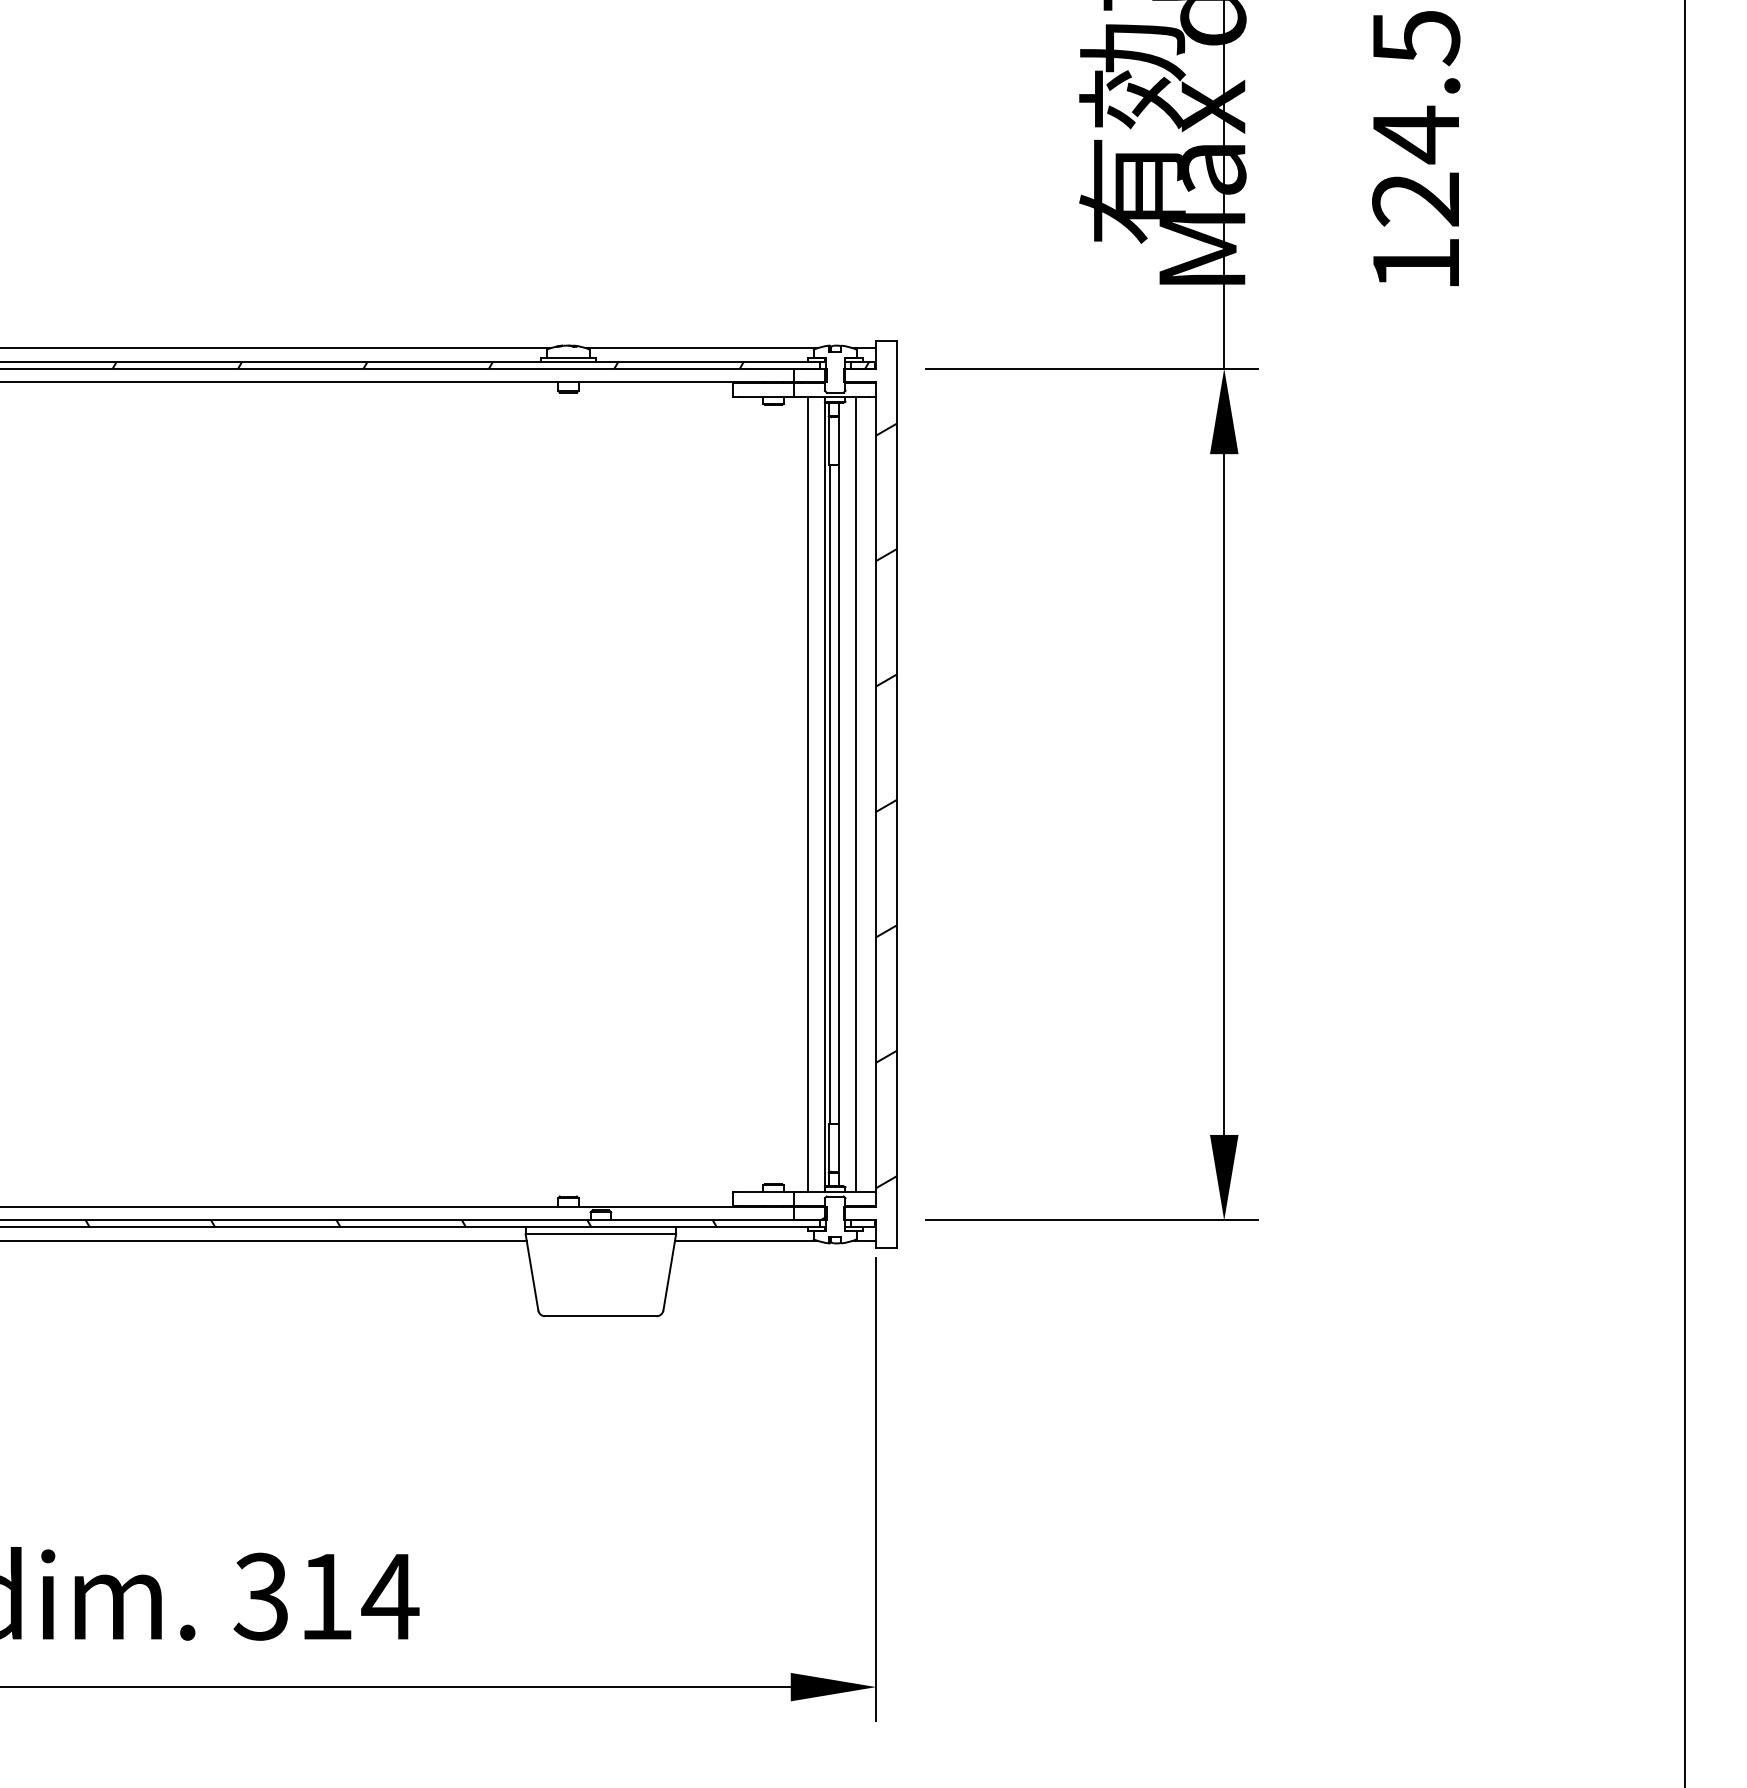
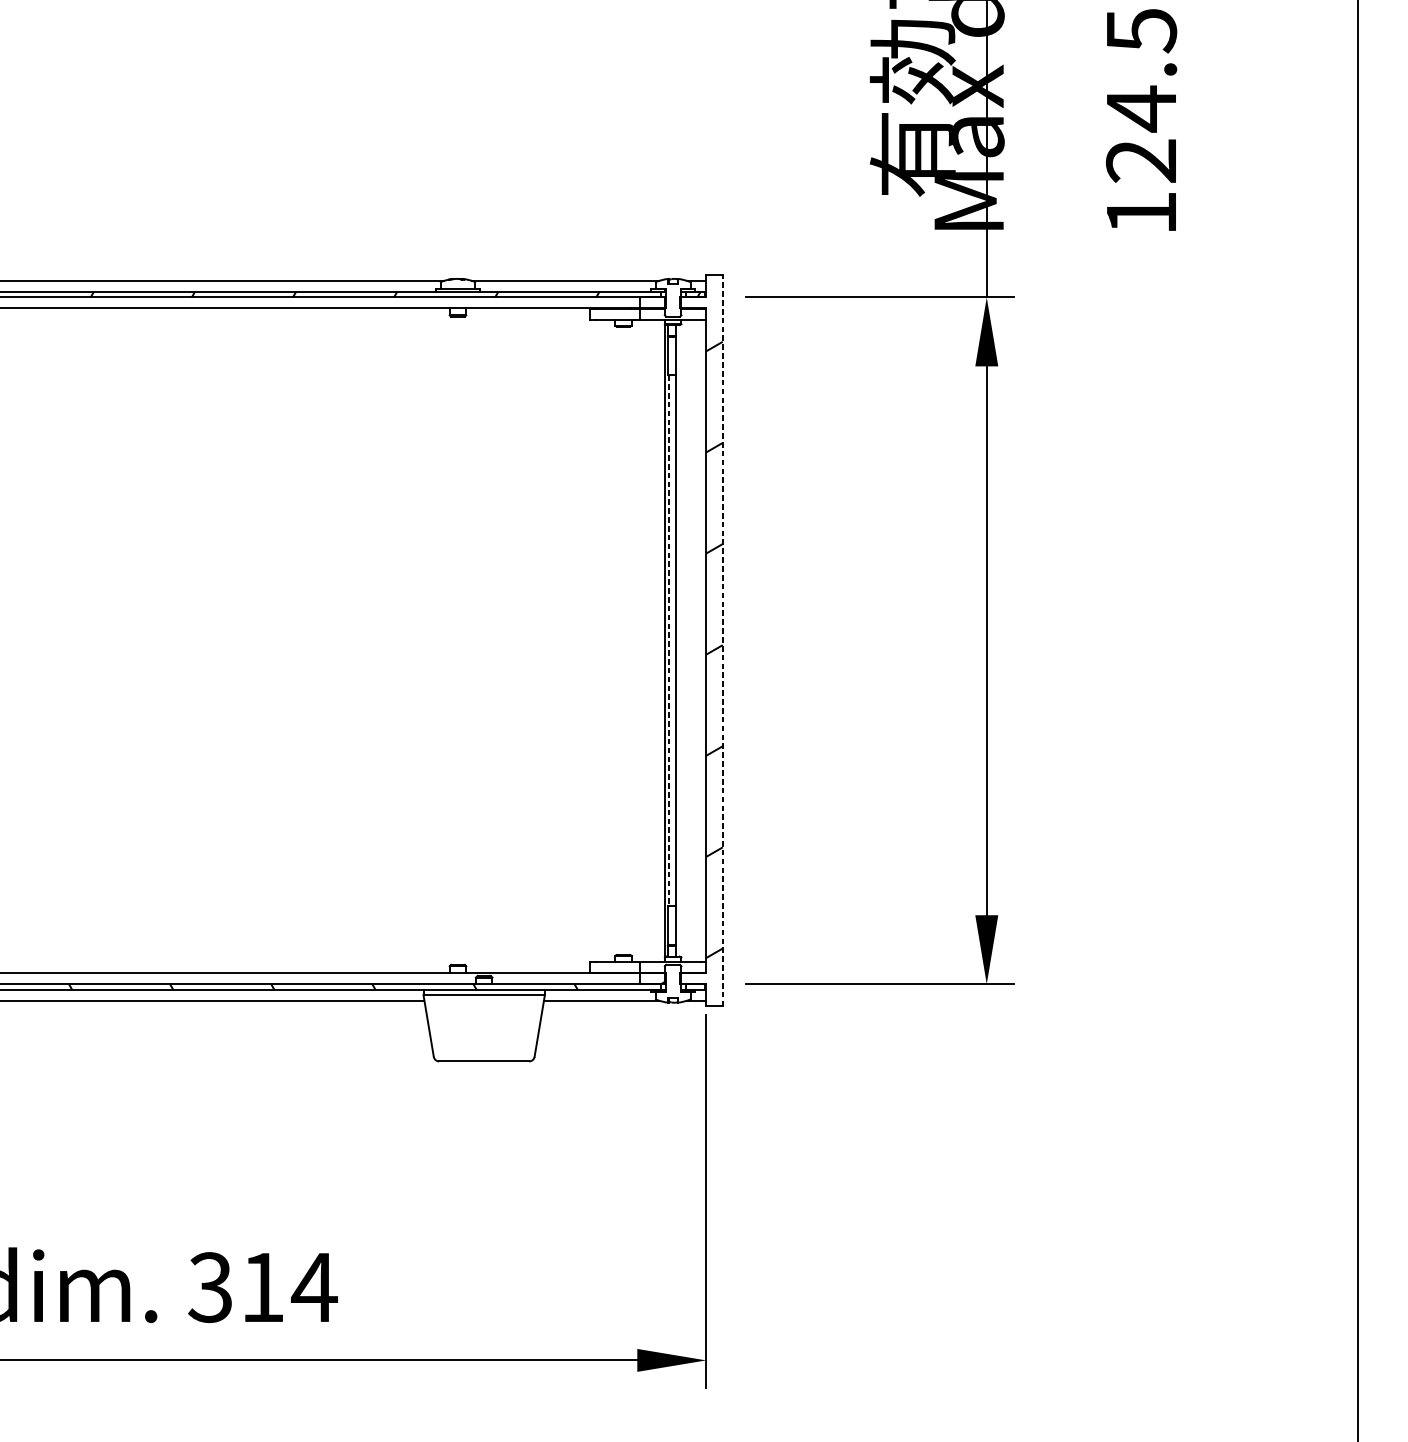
line: (807, 794) -> (650, 640), removed
line: (855, 794) -> (689, 640), removed
line: (896, 794) -> (722, 640), solid -> dashed
line: (830, 795) -> (669, 641), solid -> dashed

